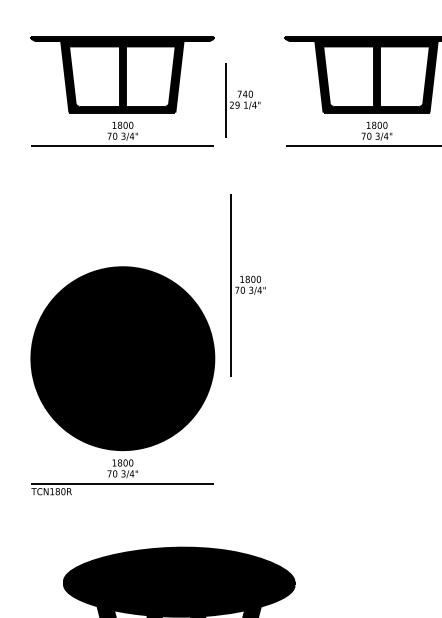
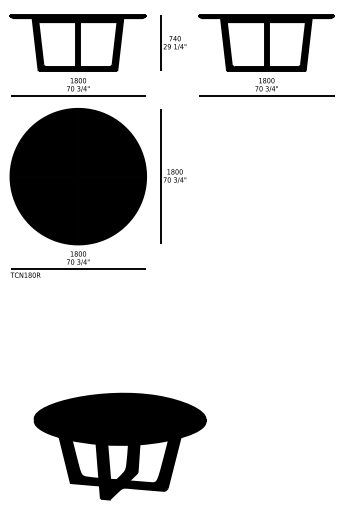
part: (243, 99) -> (173, 42), moved
part: (248, 285) -> (173, 176), moved
part: (121, 380) -> (77, 192), moved

